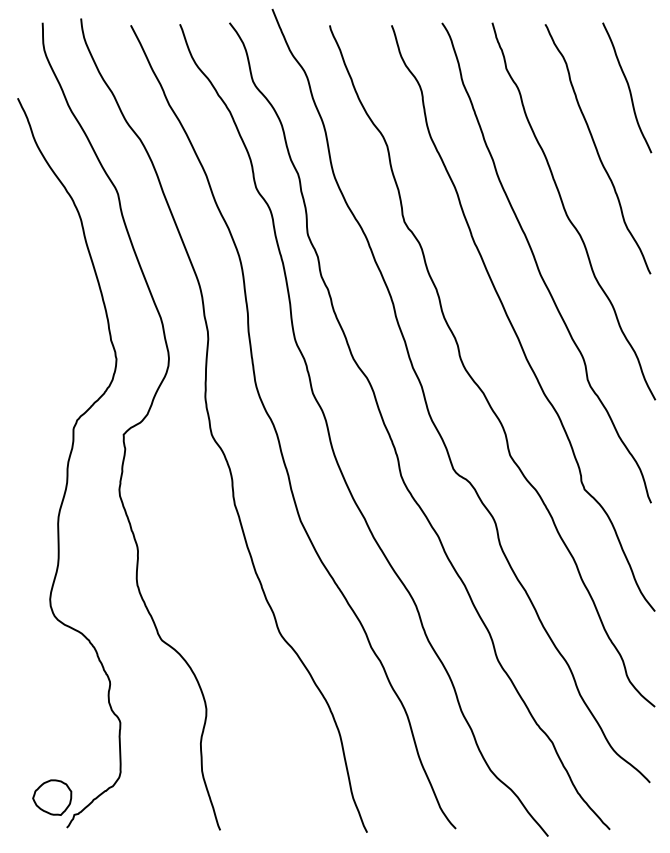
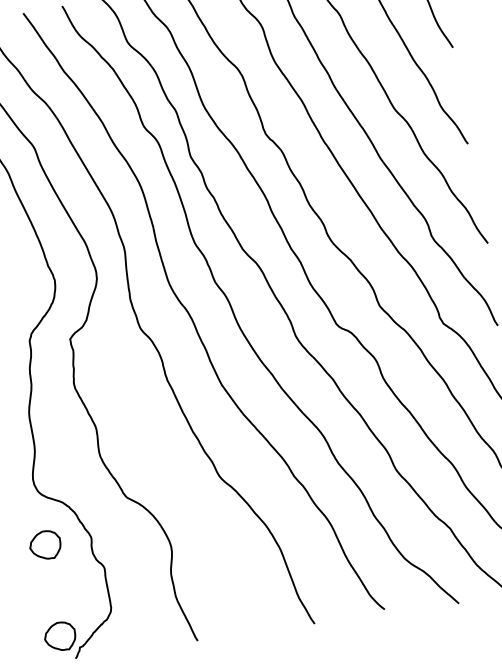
part: (52, 682) -> (45, 545), added

